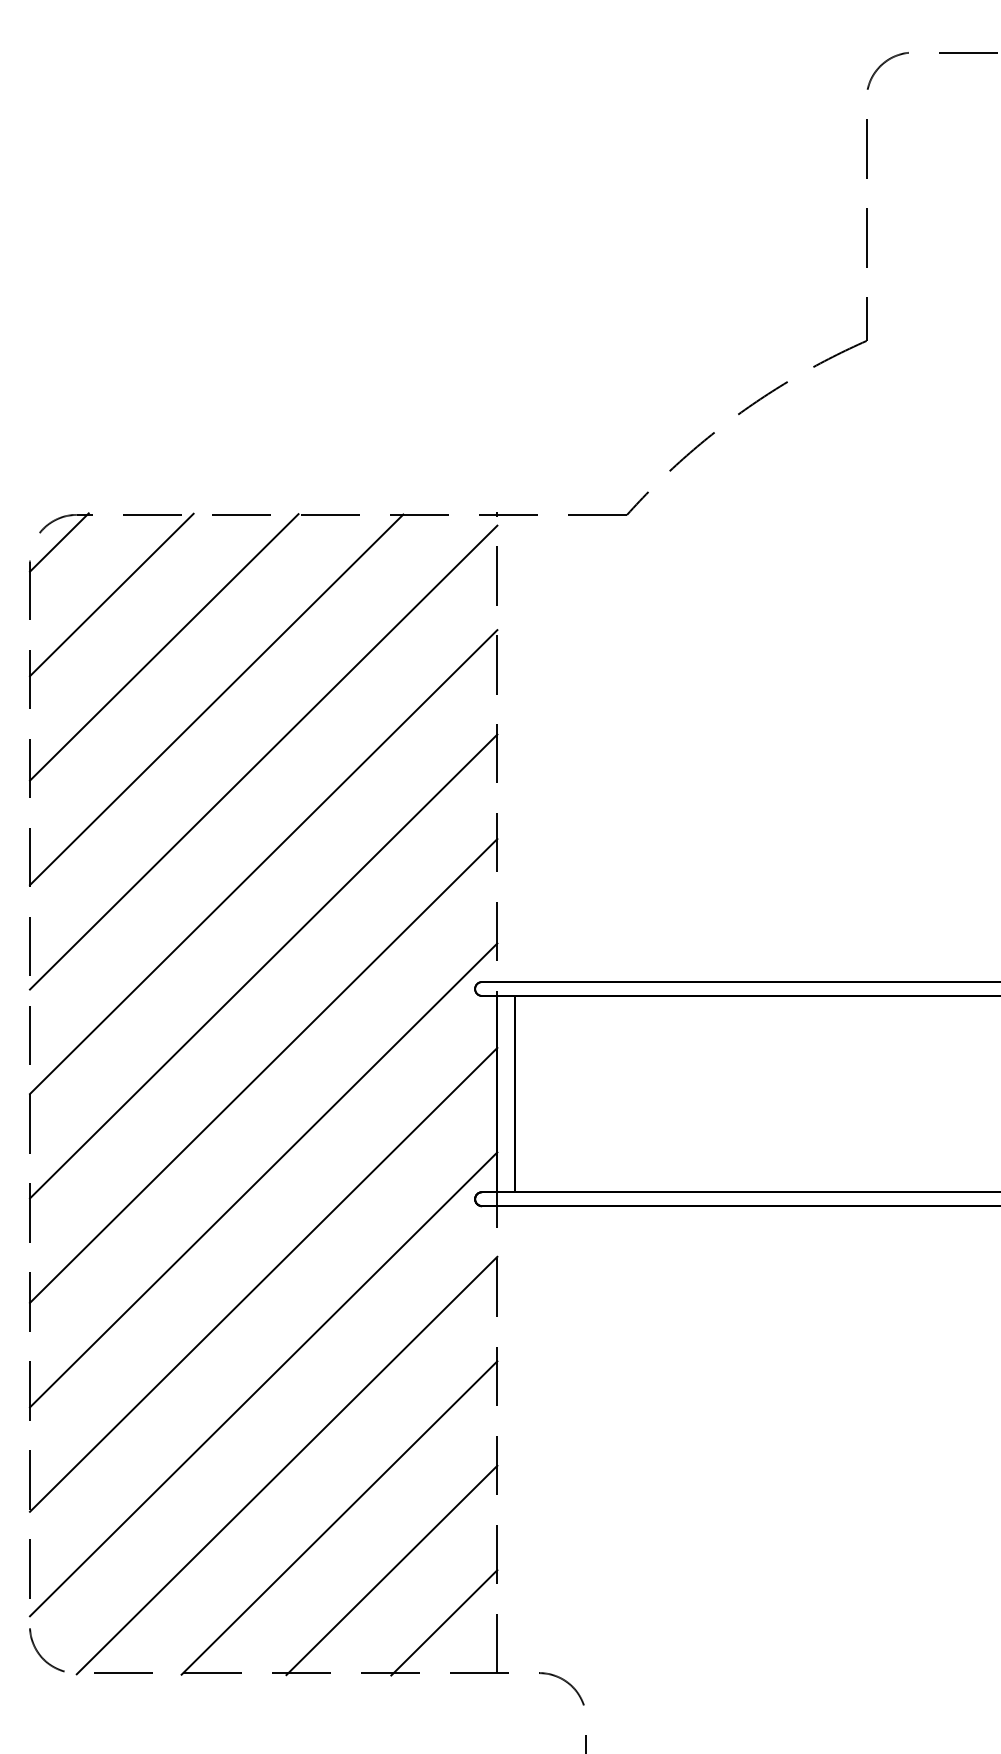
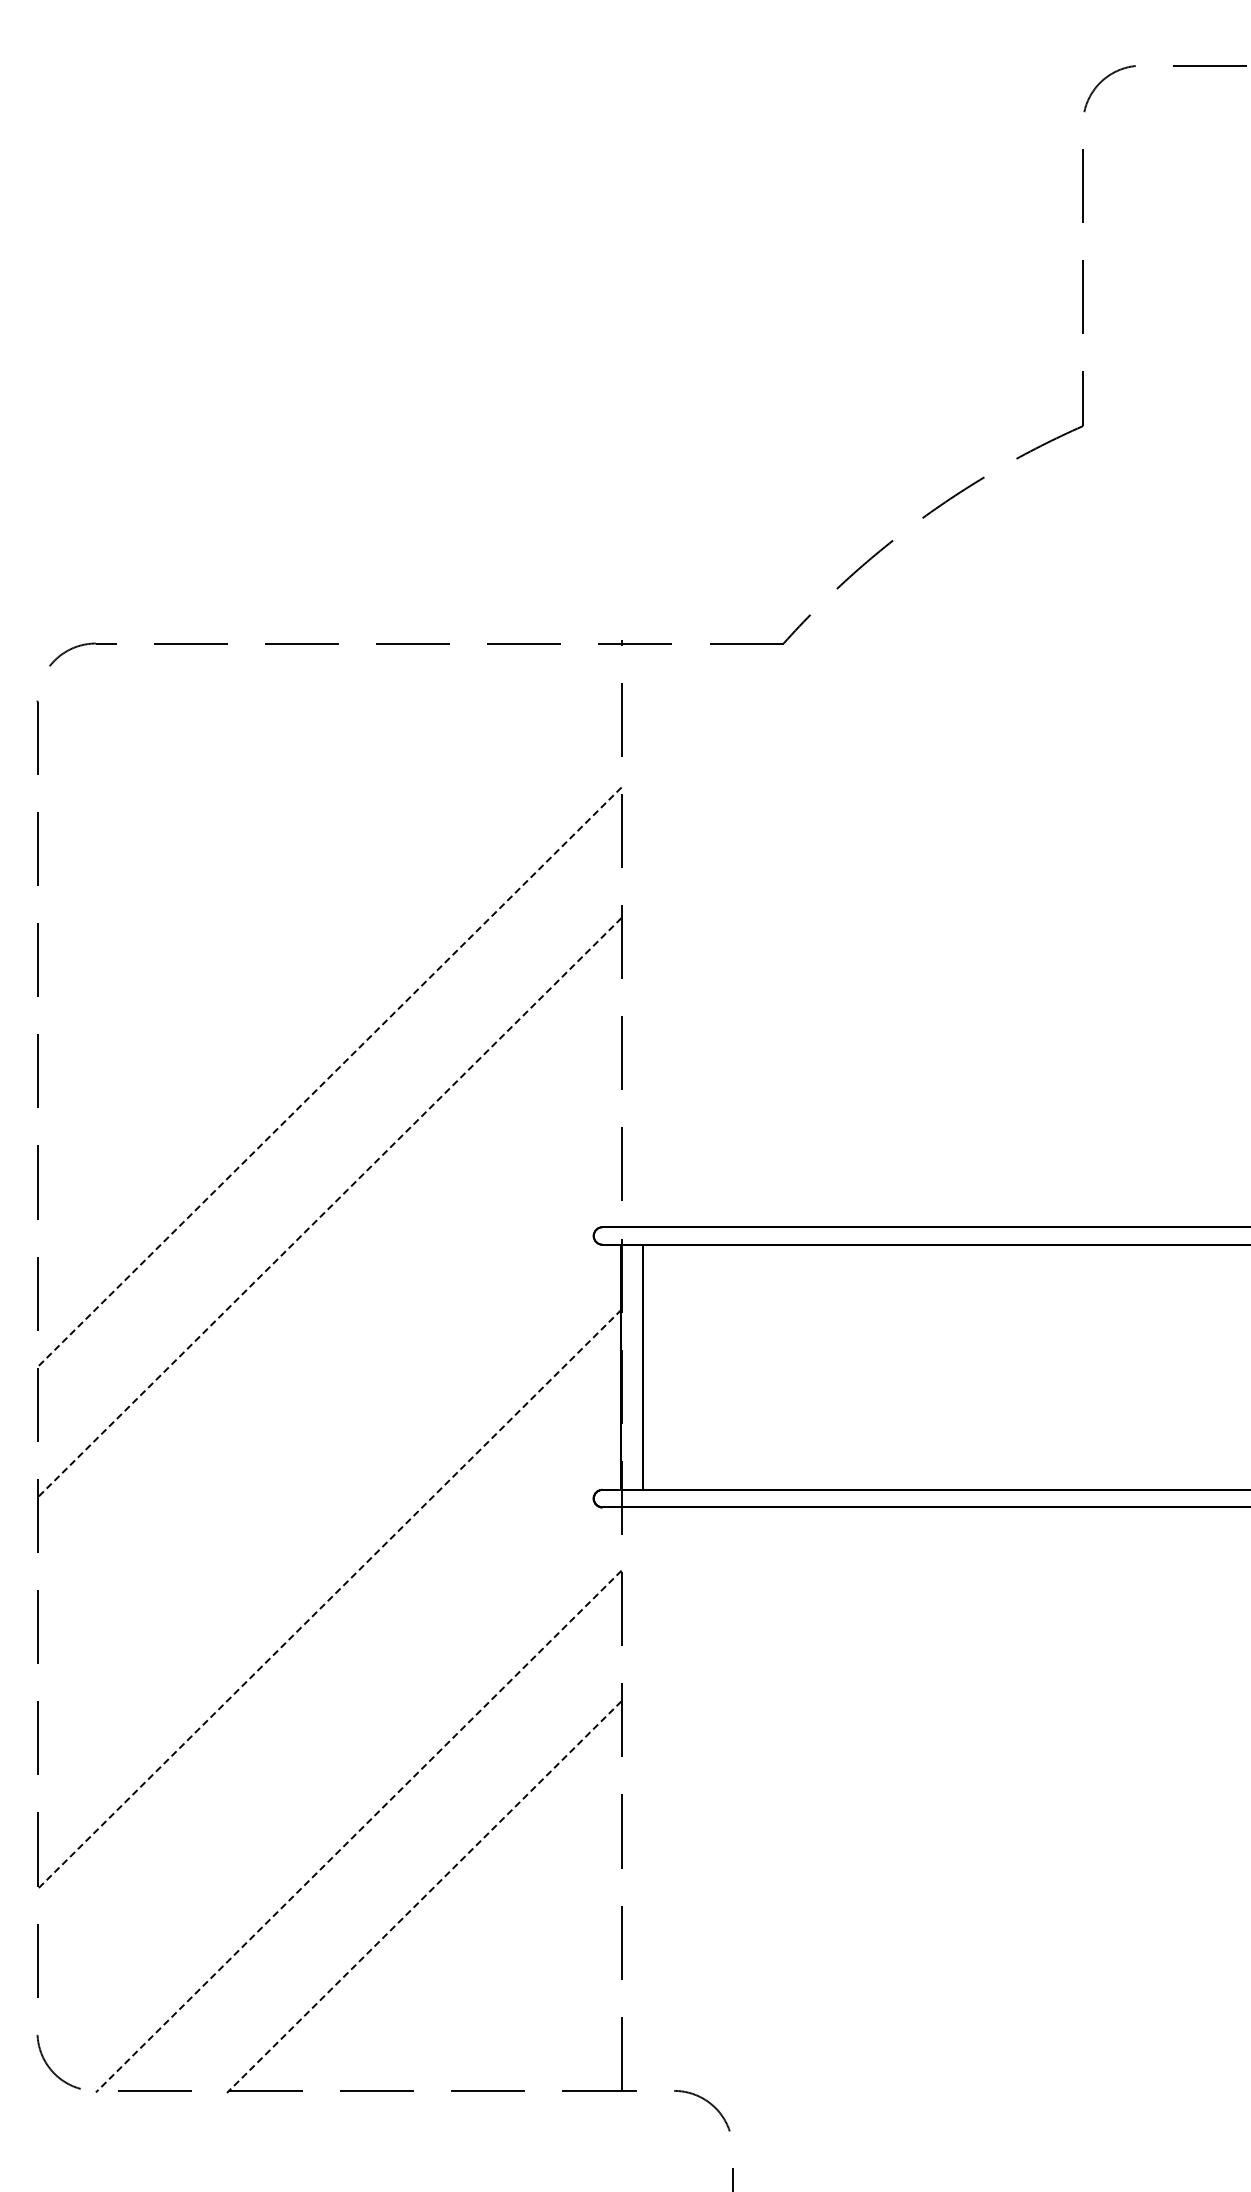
line: (58, 542) -> (73, 677), removed
line: (111, 594) -> (139, 743), removed
line: (164, 646) -> (205, 808), removed
line: (216, 699) -> (270, 874), removed
line: (263, 757) -> (329, 946), removed
line: (263, 862) -> (329, 1077), solid -> dashed
line: (263, 967) -> (329, 1208), solid -> dashed
line: (263, 1071) -> (329, 1338), removed
line: (263, 1175) -> (329, 1468), removed
line: (263, 1279) -> (329, 1599), solid -> dashed
line: (263, 1383) -> (329, 1729), removed
line: (286, 1465) -> (358, 1831), solid -> dashed
line: (339, 1518) -> (424, 1897), solid -> dashed
line: (391, 1570) -> (489, 1962), removed
line: (444, 1622) -> (555, 2027), removed

